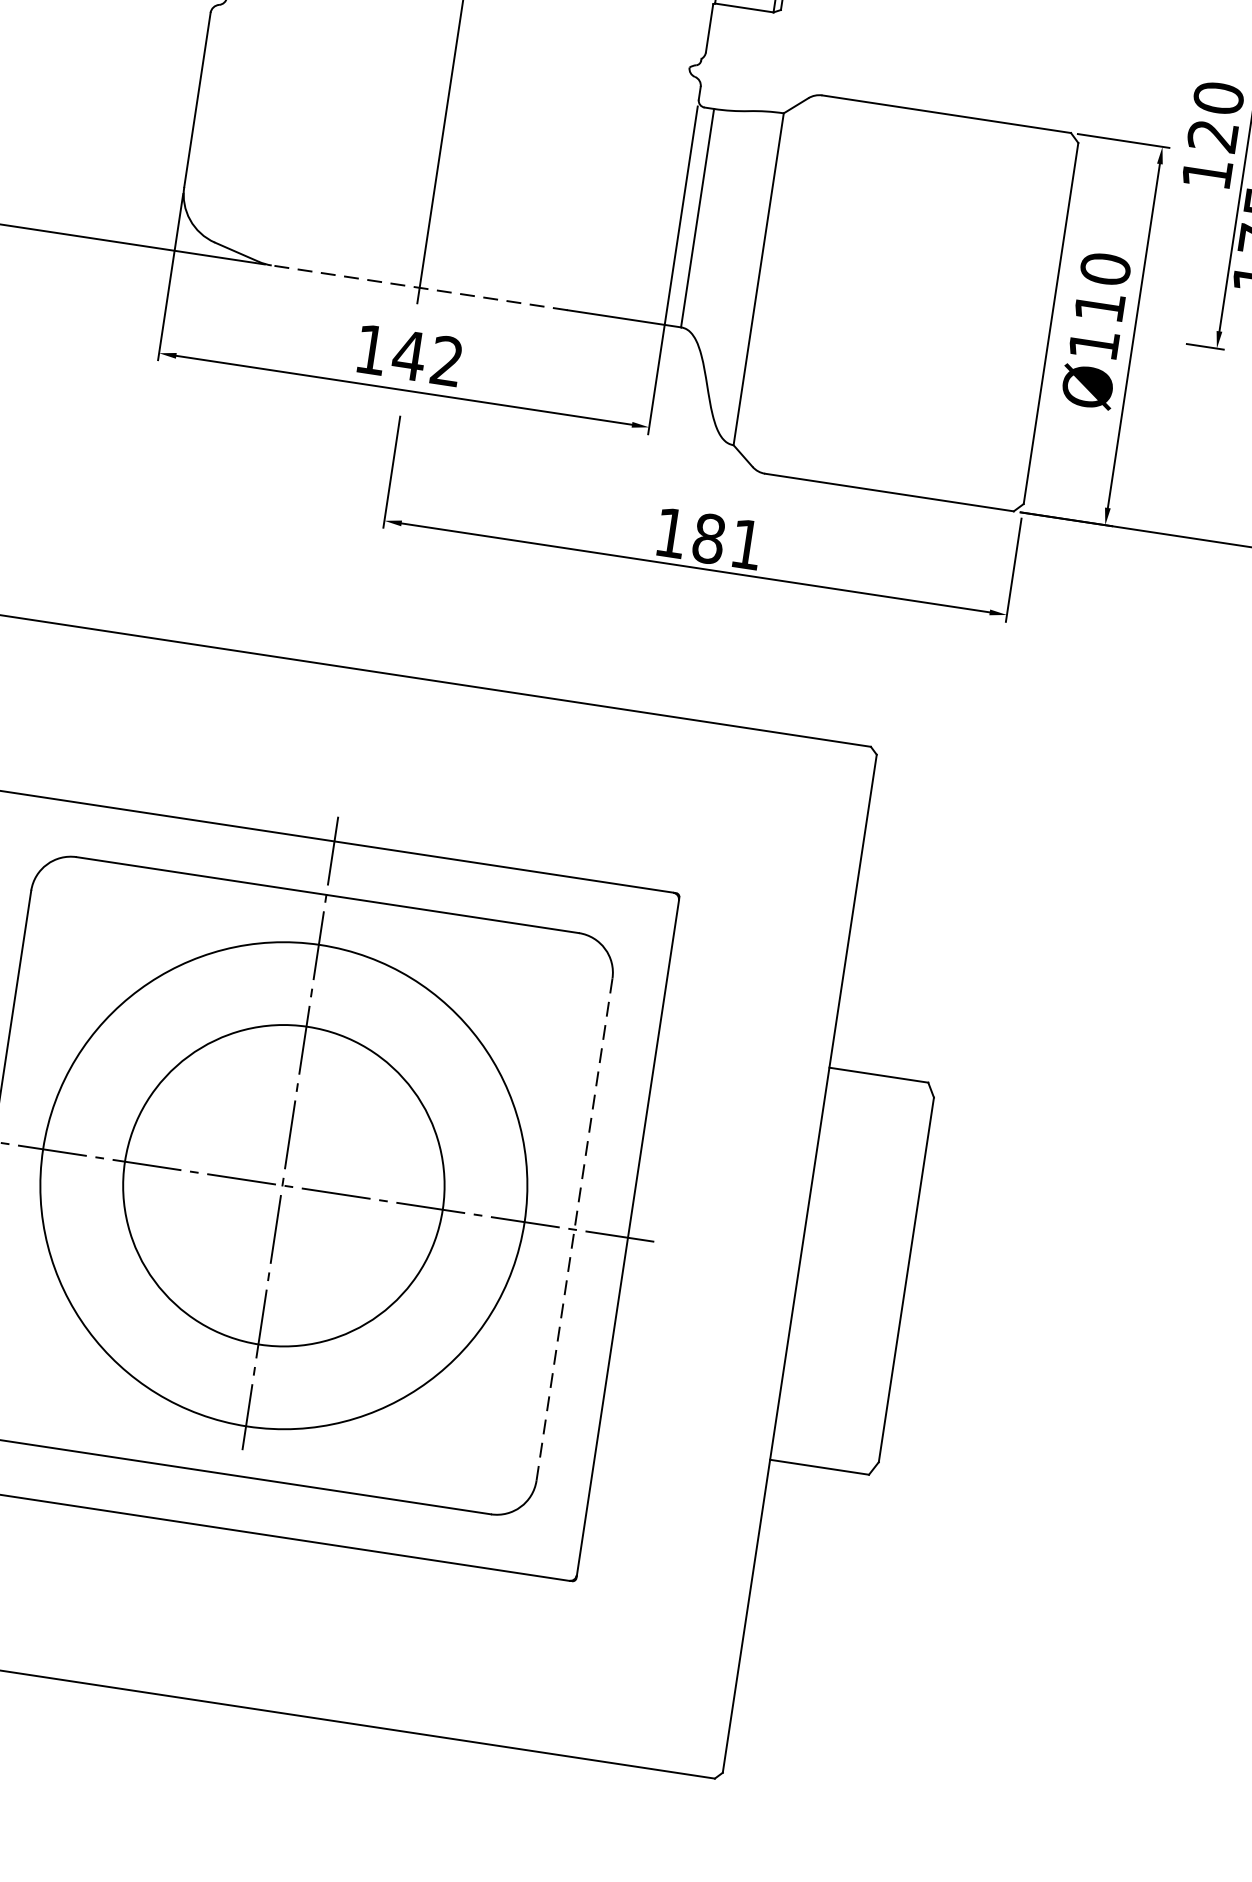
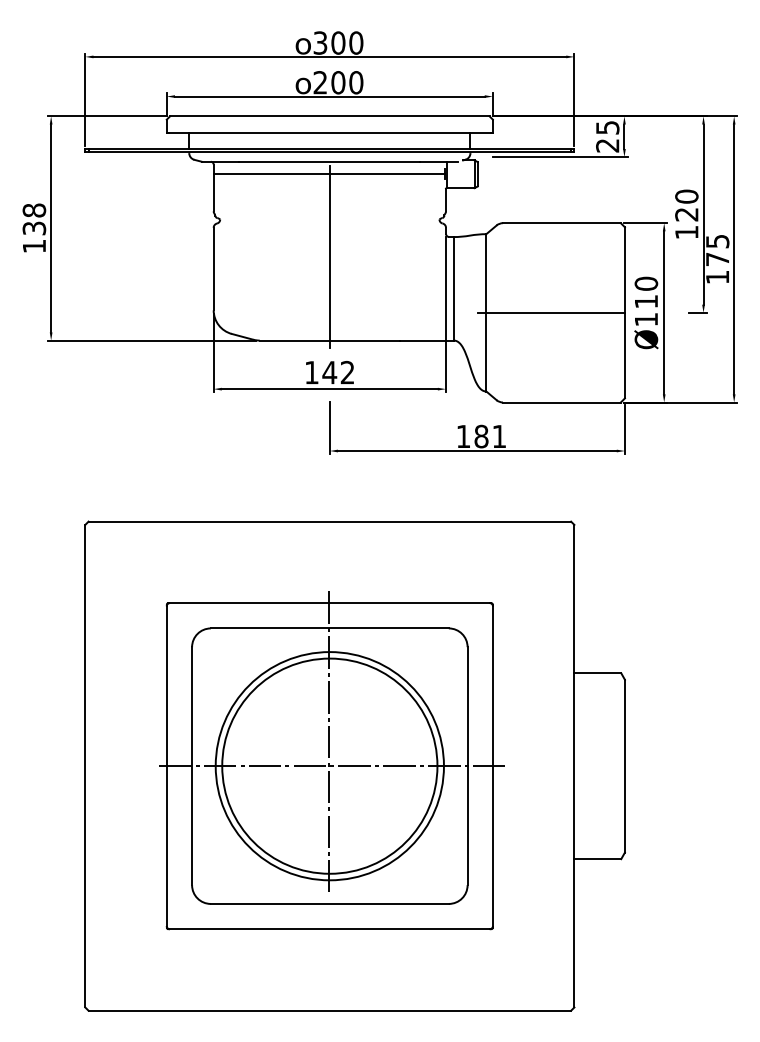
line: (418, 287) -> (329, 340), dashed -> solid
line: (896, 299) -> (551, 312), added
circle: (283, 1184) -> (329, 765), size x1.43
line: (574, 1228) -> (467, 765), dashed -> solid

